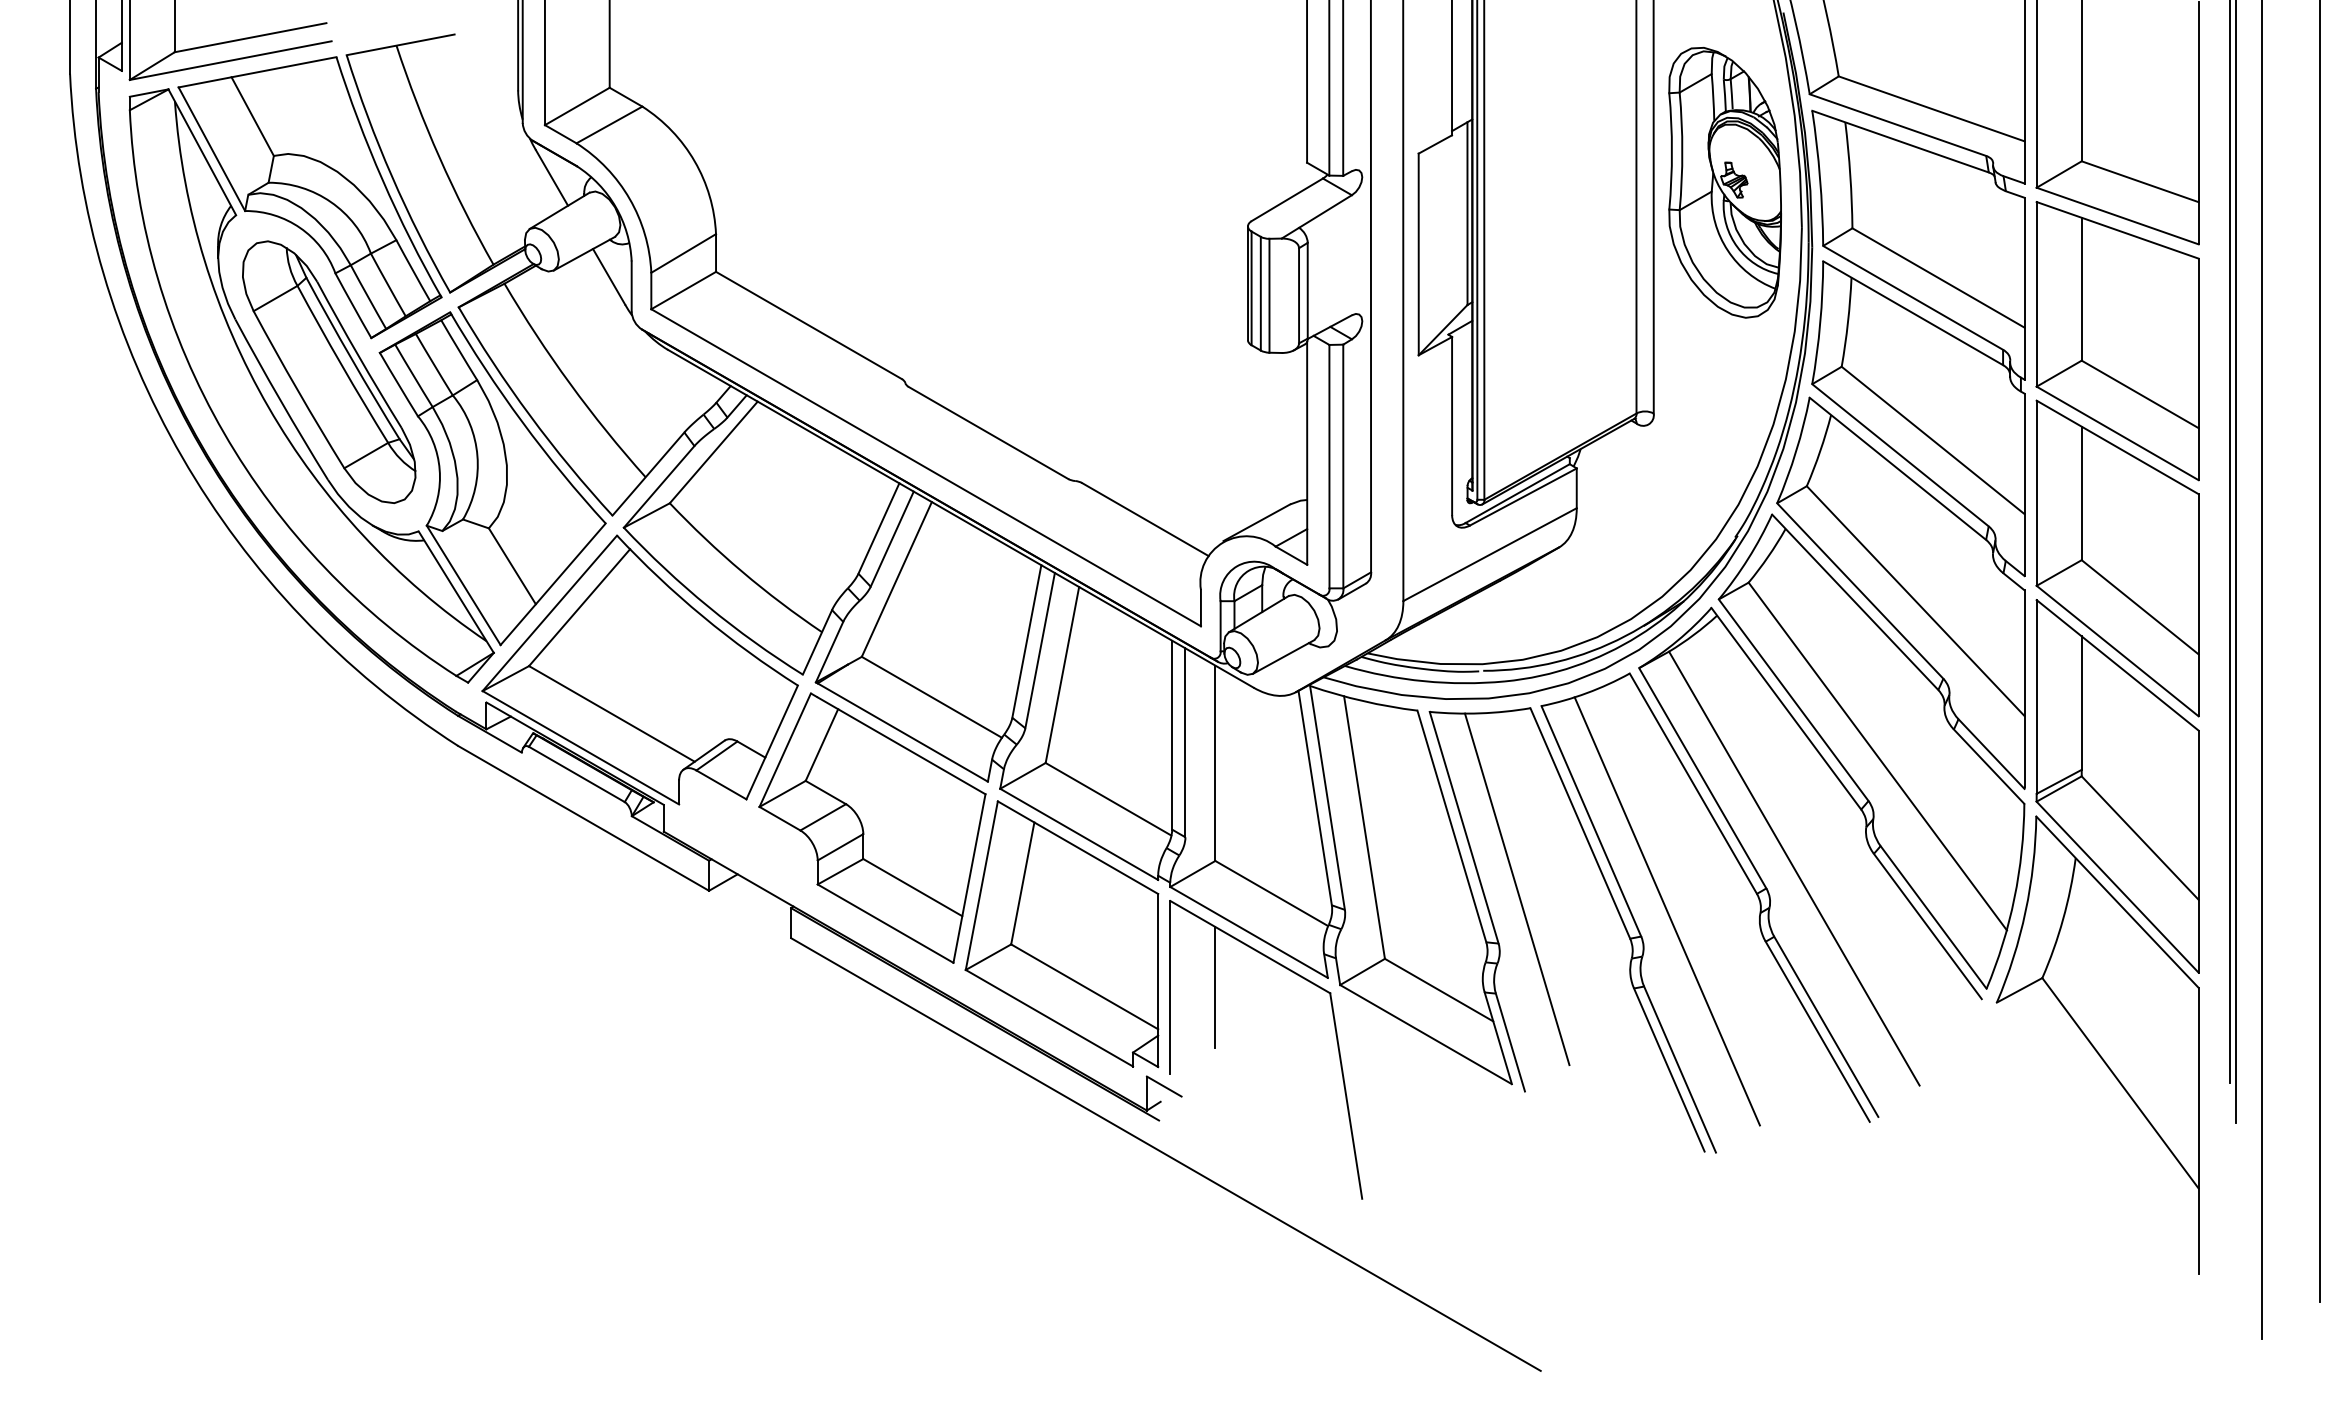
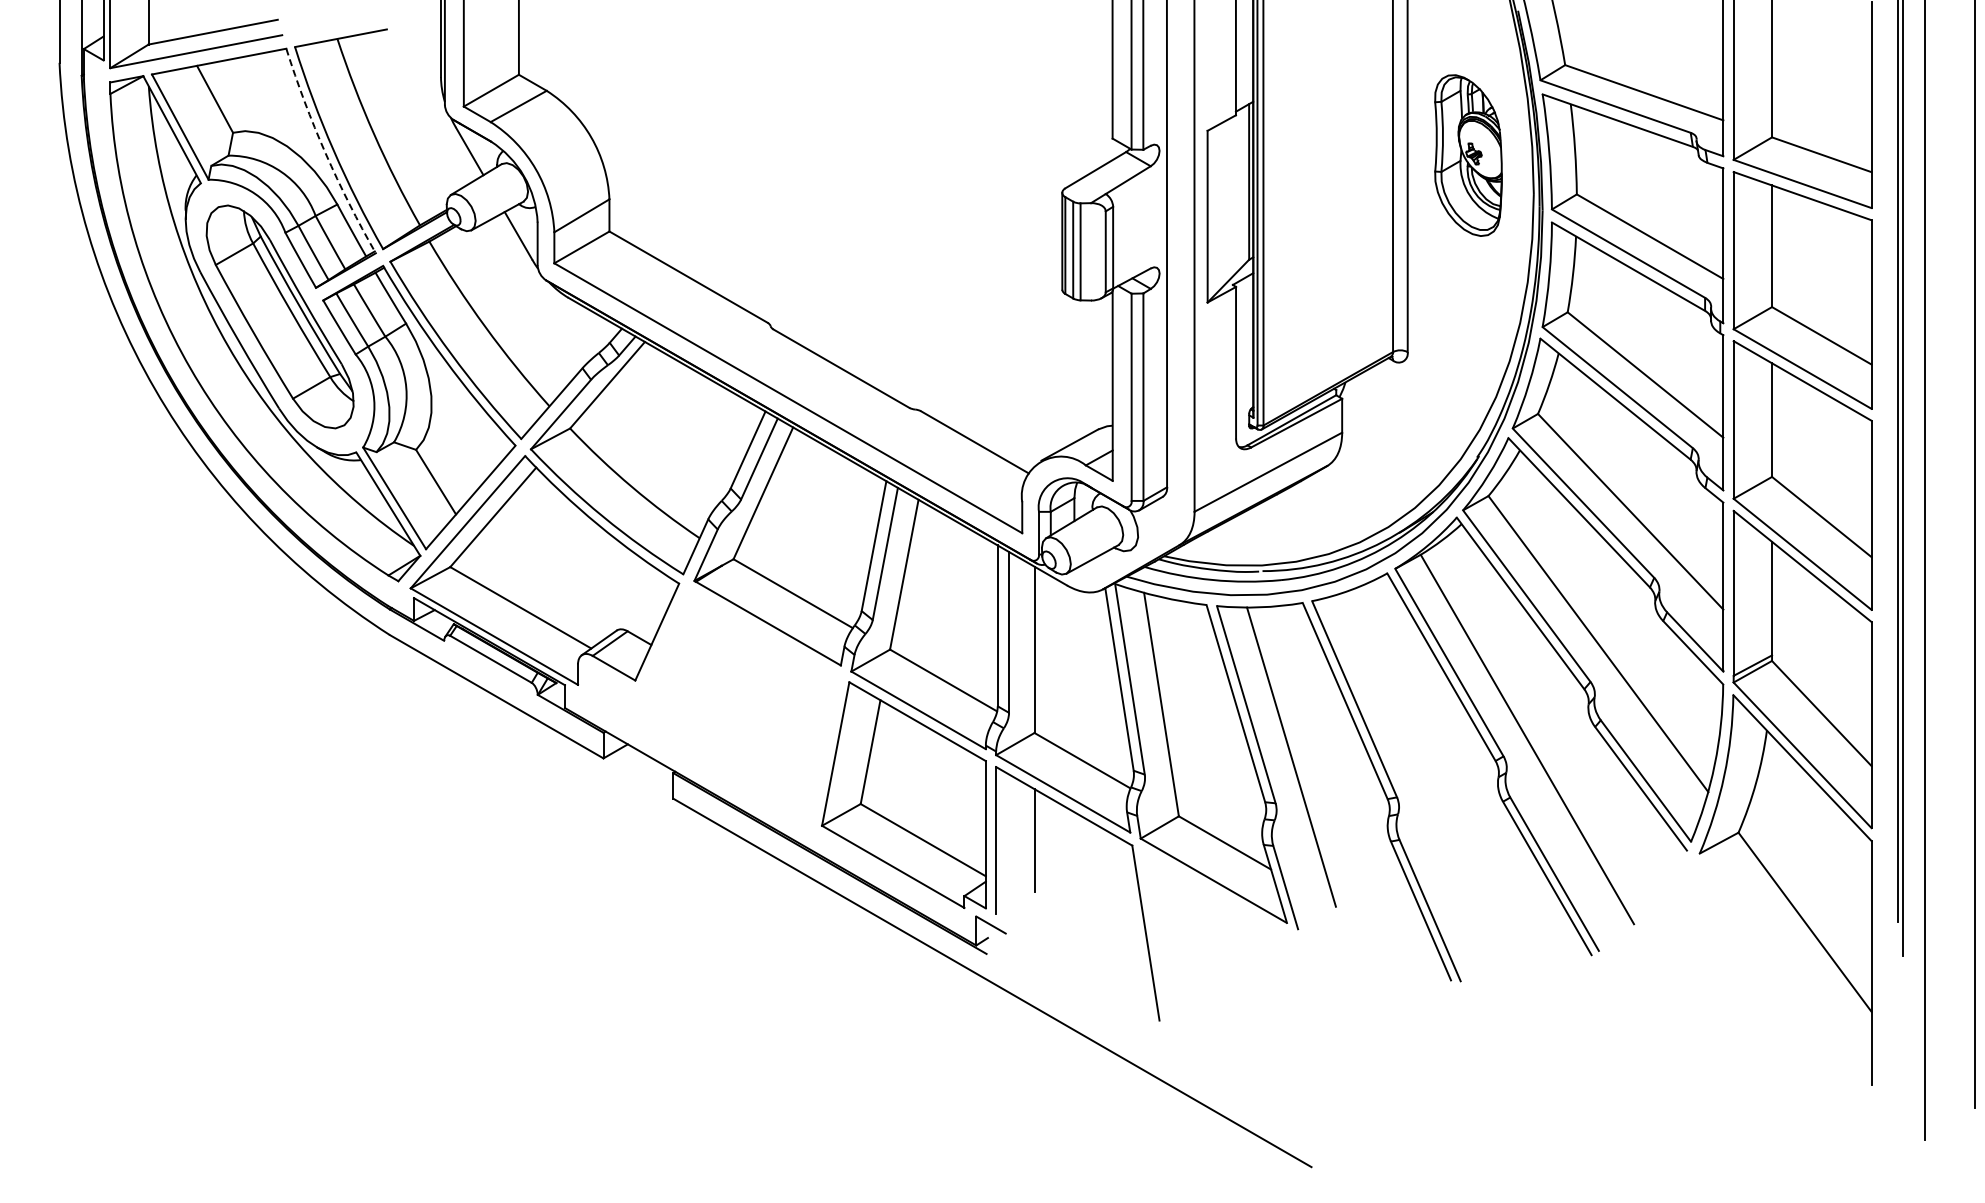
arc: (382, 180) -> (325, 153), solid -> dashed
part: (1725, 182) -> (1468, 155), size x0.7
part: (872, 827) -> (742, 704), removed
line: (1667, 910) -> (1419, 775), removed

